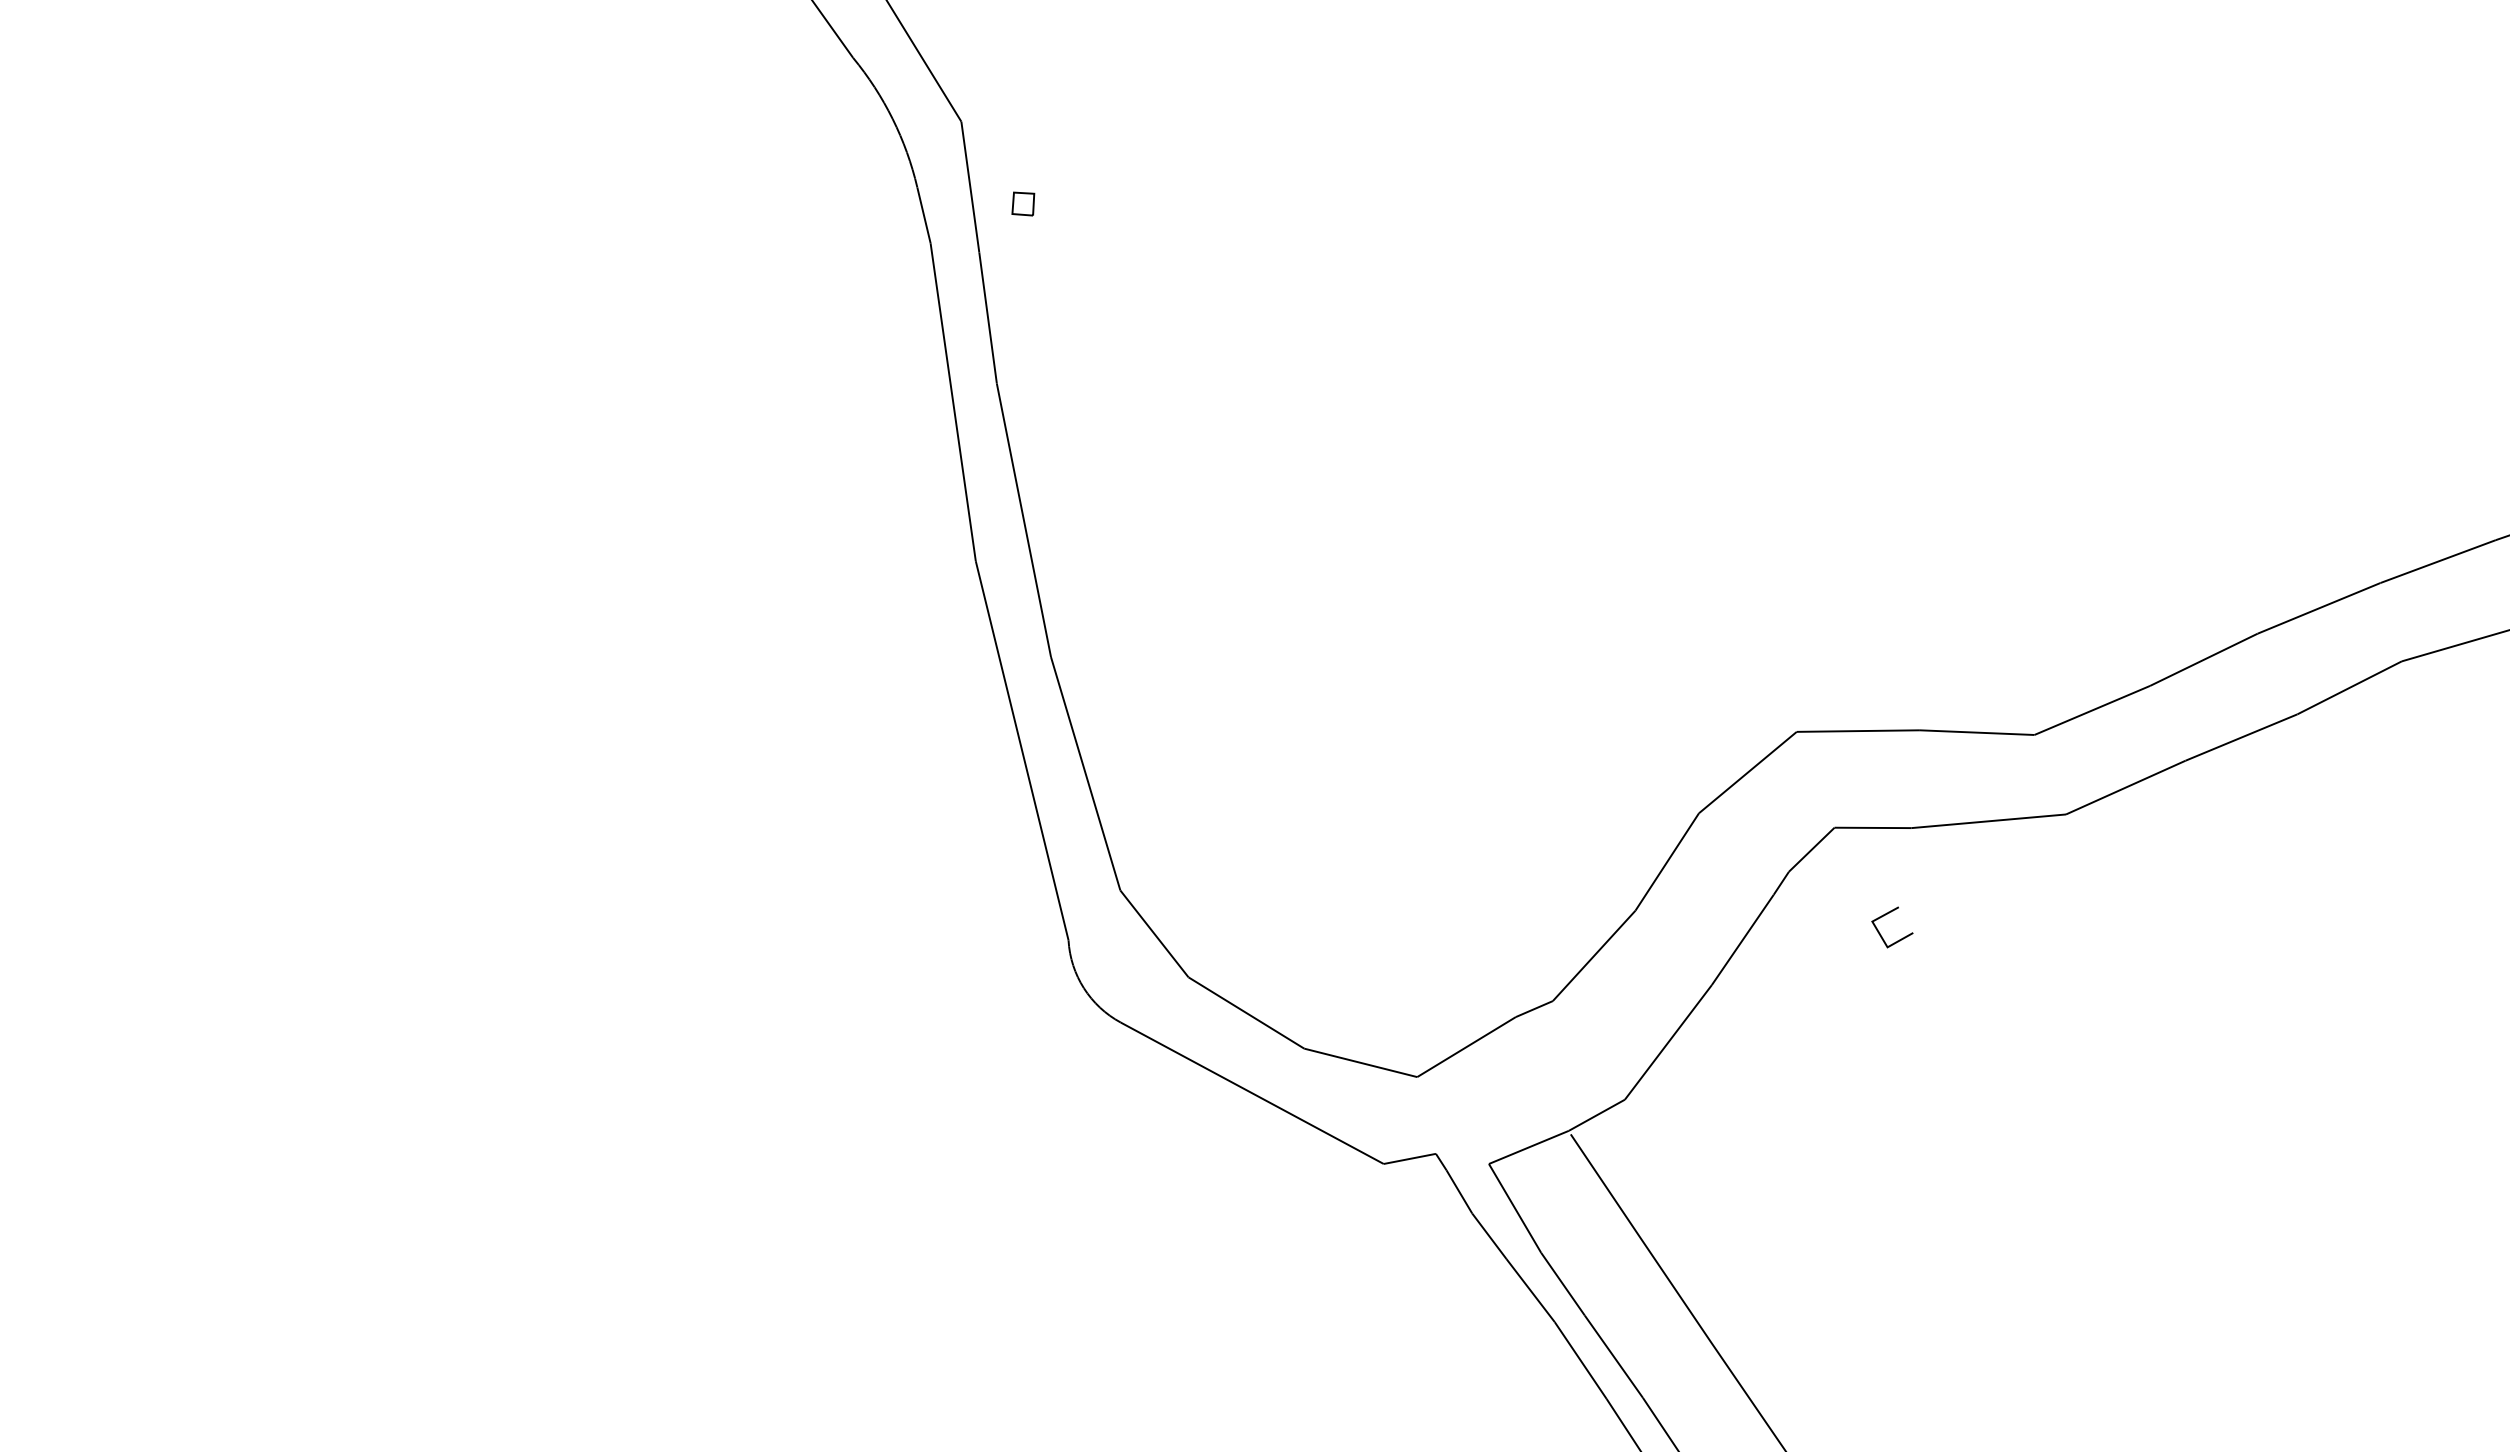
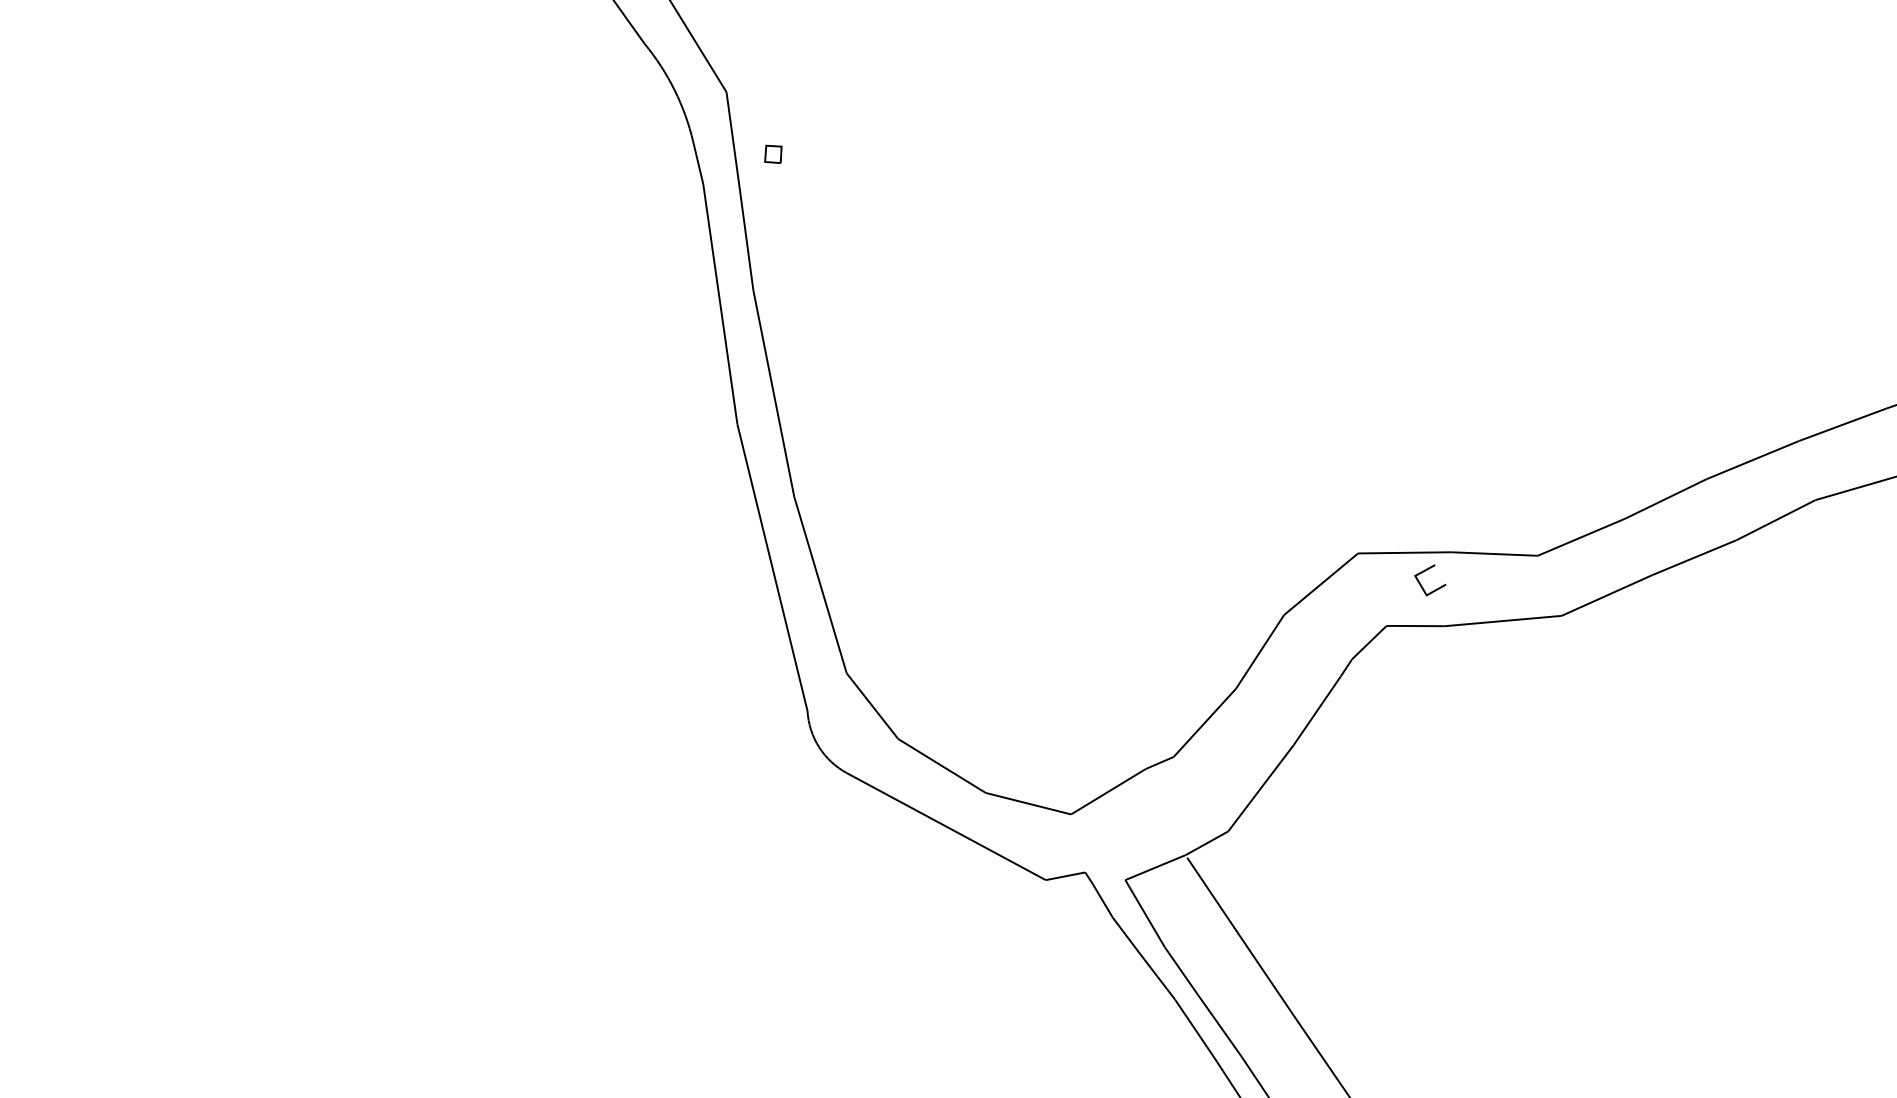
line: (1881, 934) -> (1422, 585), moved

